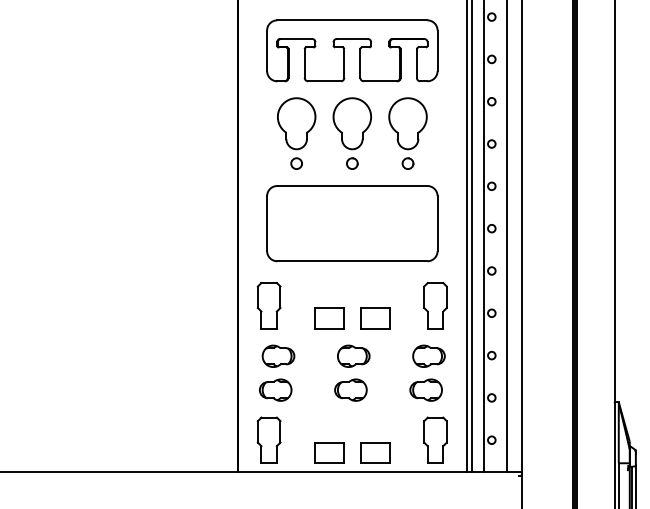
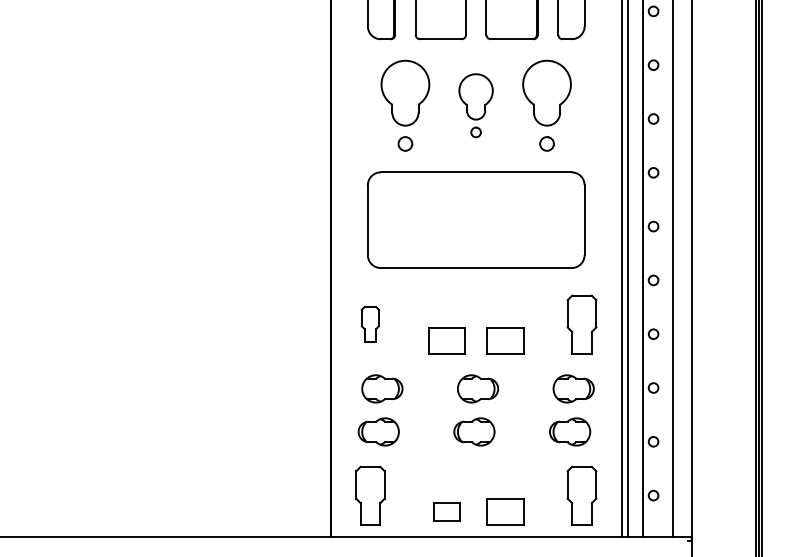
part: (351, 133) -> (475, 105), size x0.7
part: (268, 305) -> (369, 324), size x0.6
part: (329, 452) -> (447, 511), size x0.7

